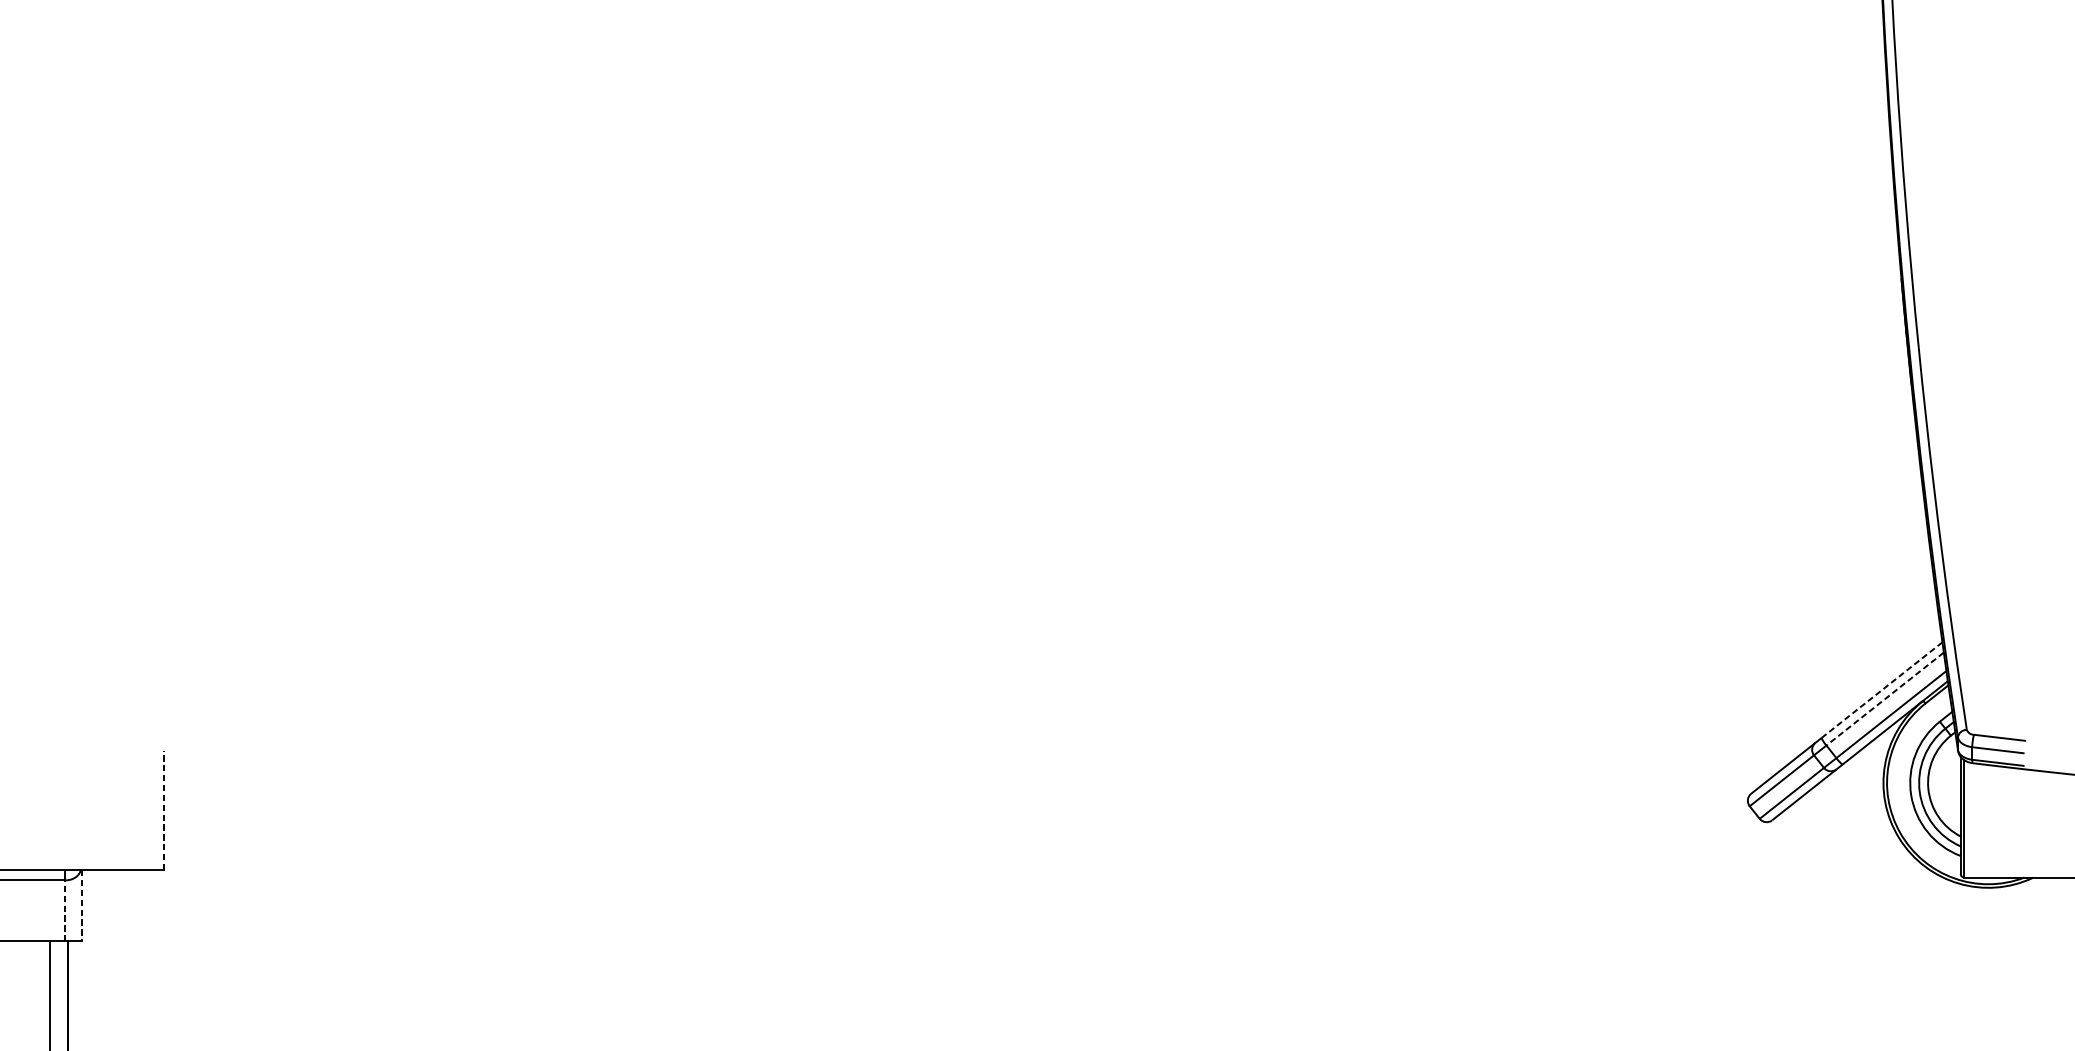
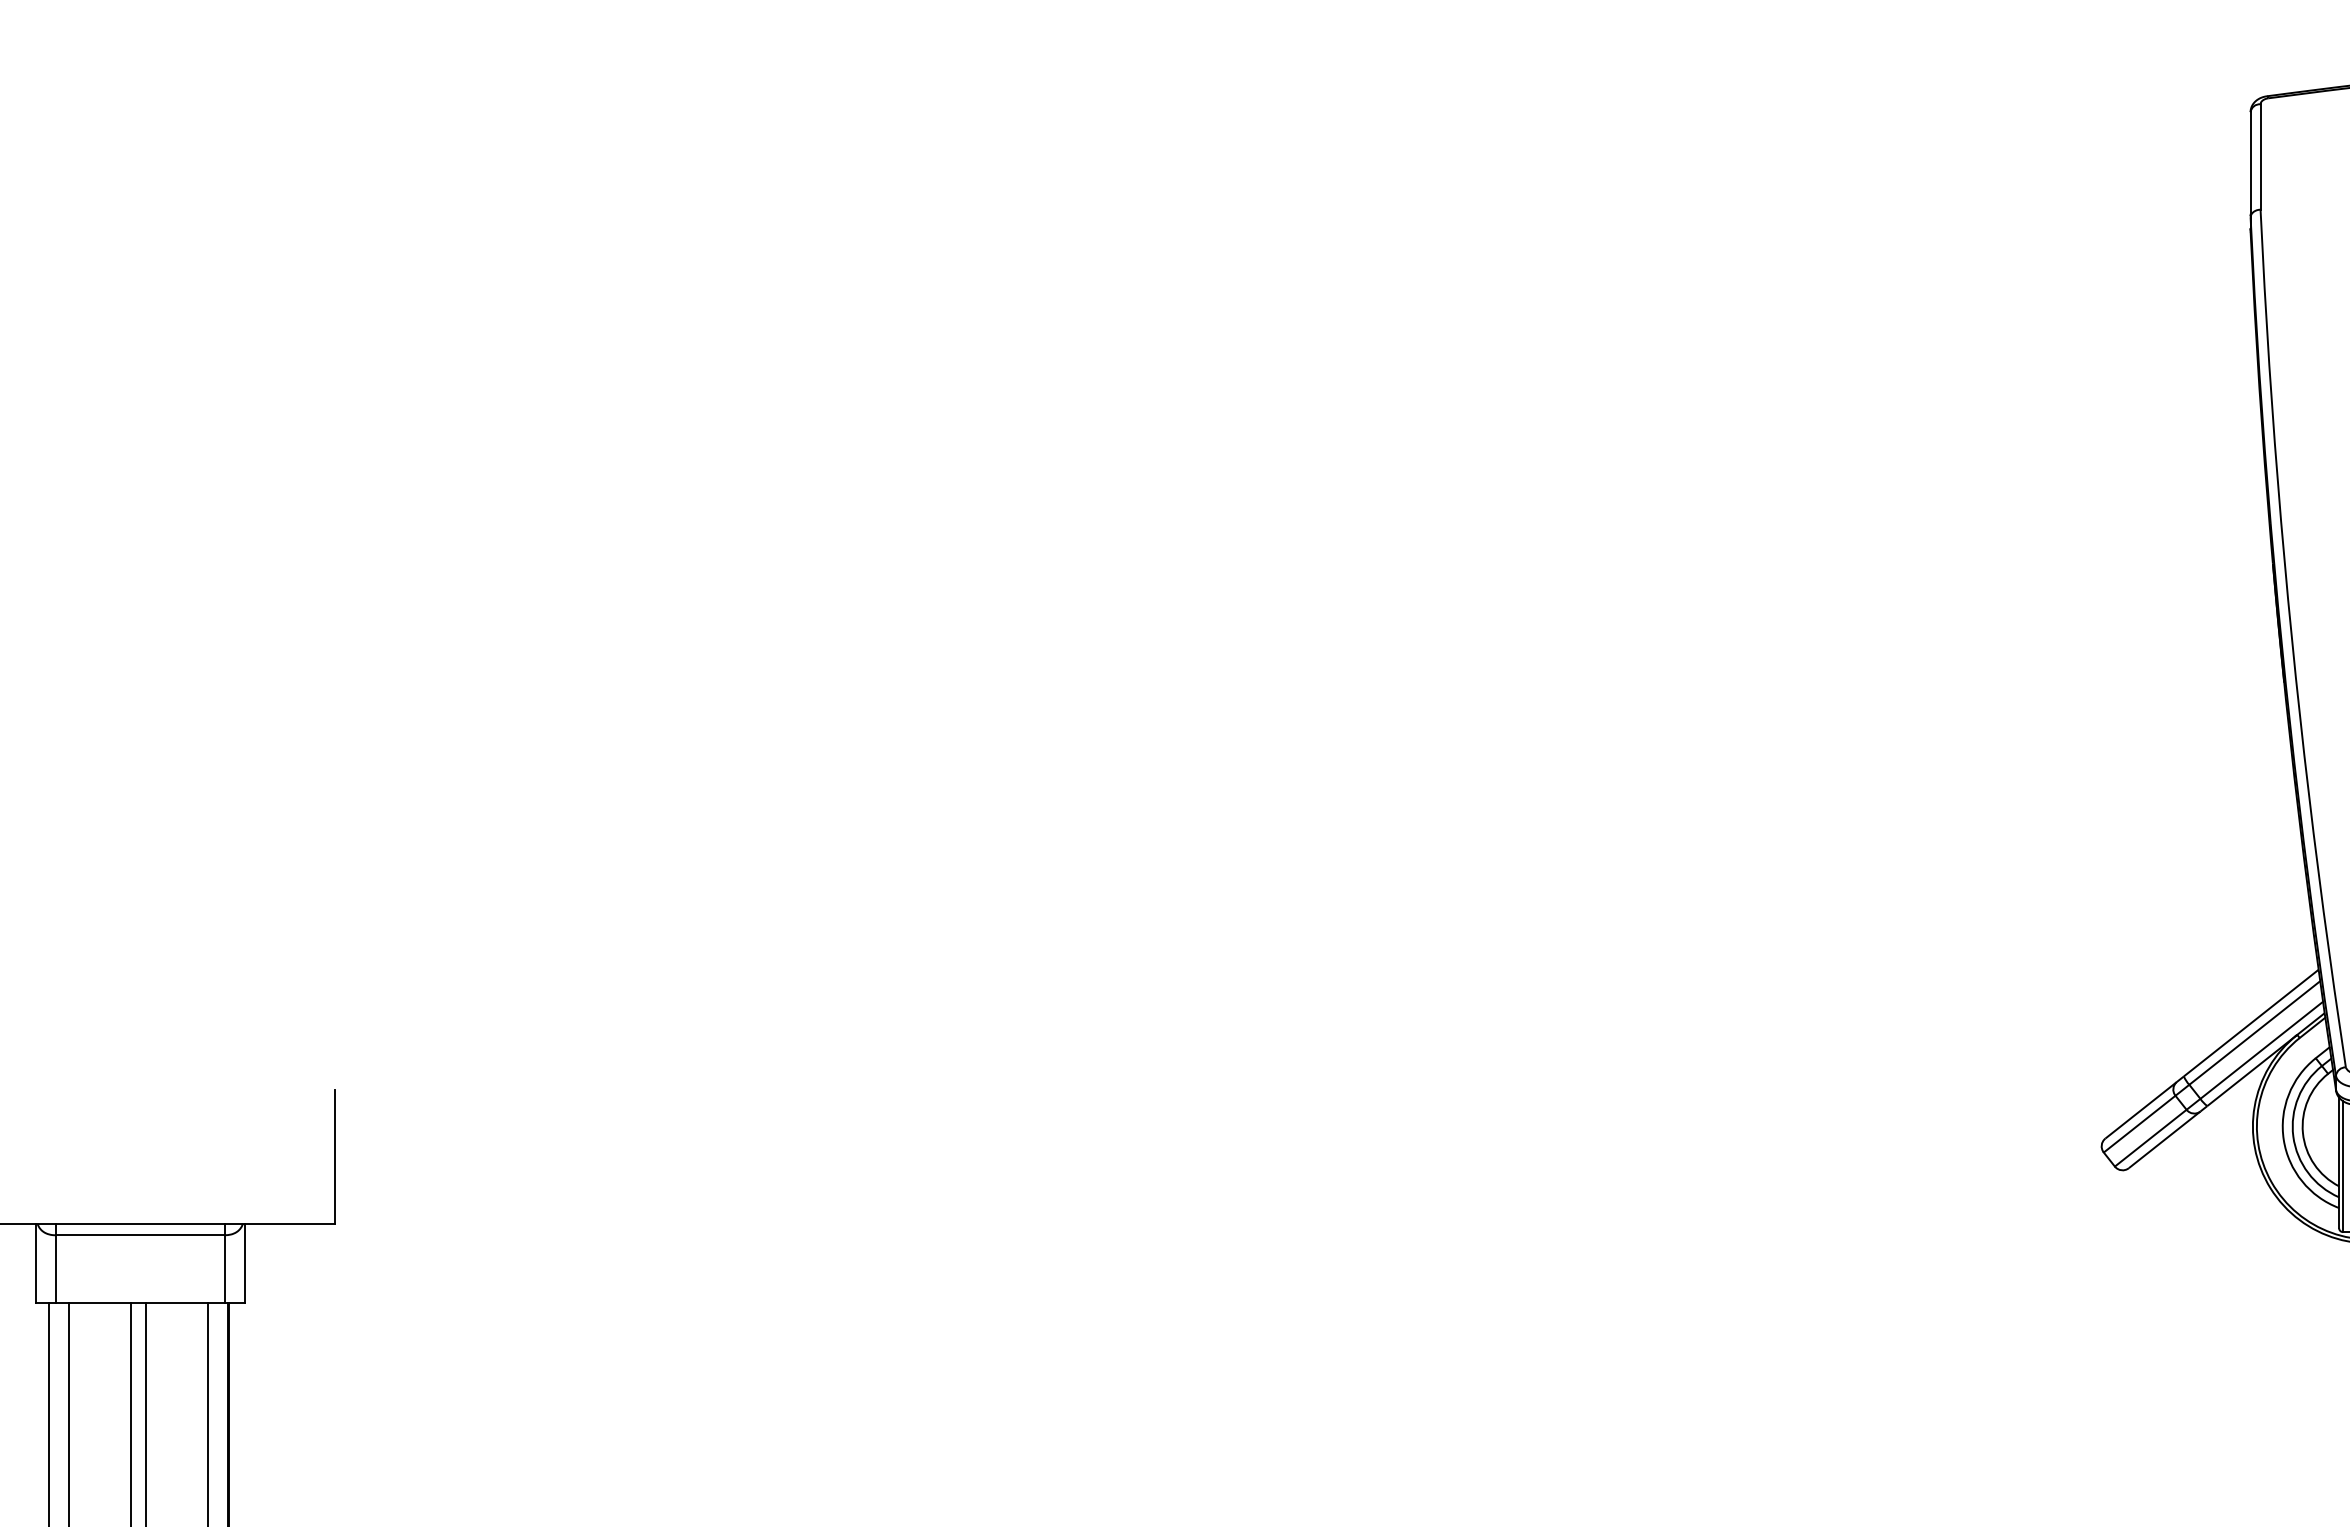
line: (1882, 689) -> (2251, 1022), dashed -> solid
line: (1884, 698) -> (2254, 1032), dashed -> solid
line: (163, 810) -> (335, 1157), dashed -> solid
line: (82, 905) -> (244, 1263), dashed -> solid
line: (64, 910) -> (224, 1268), dashed -> solid

